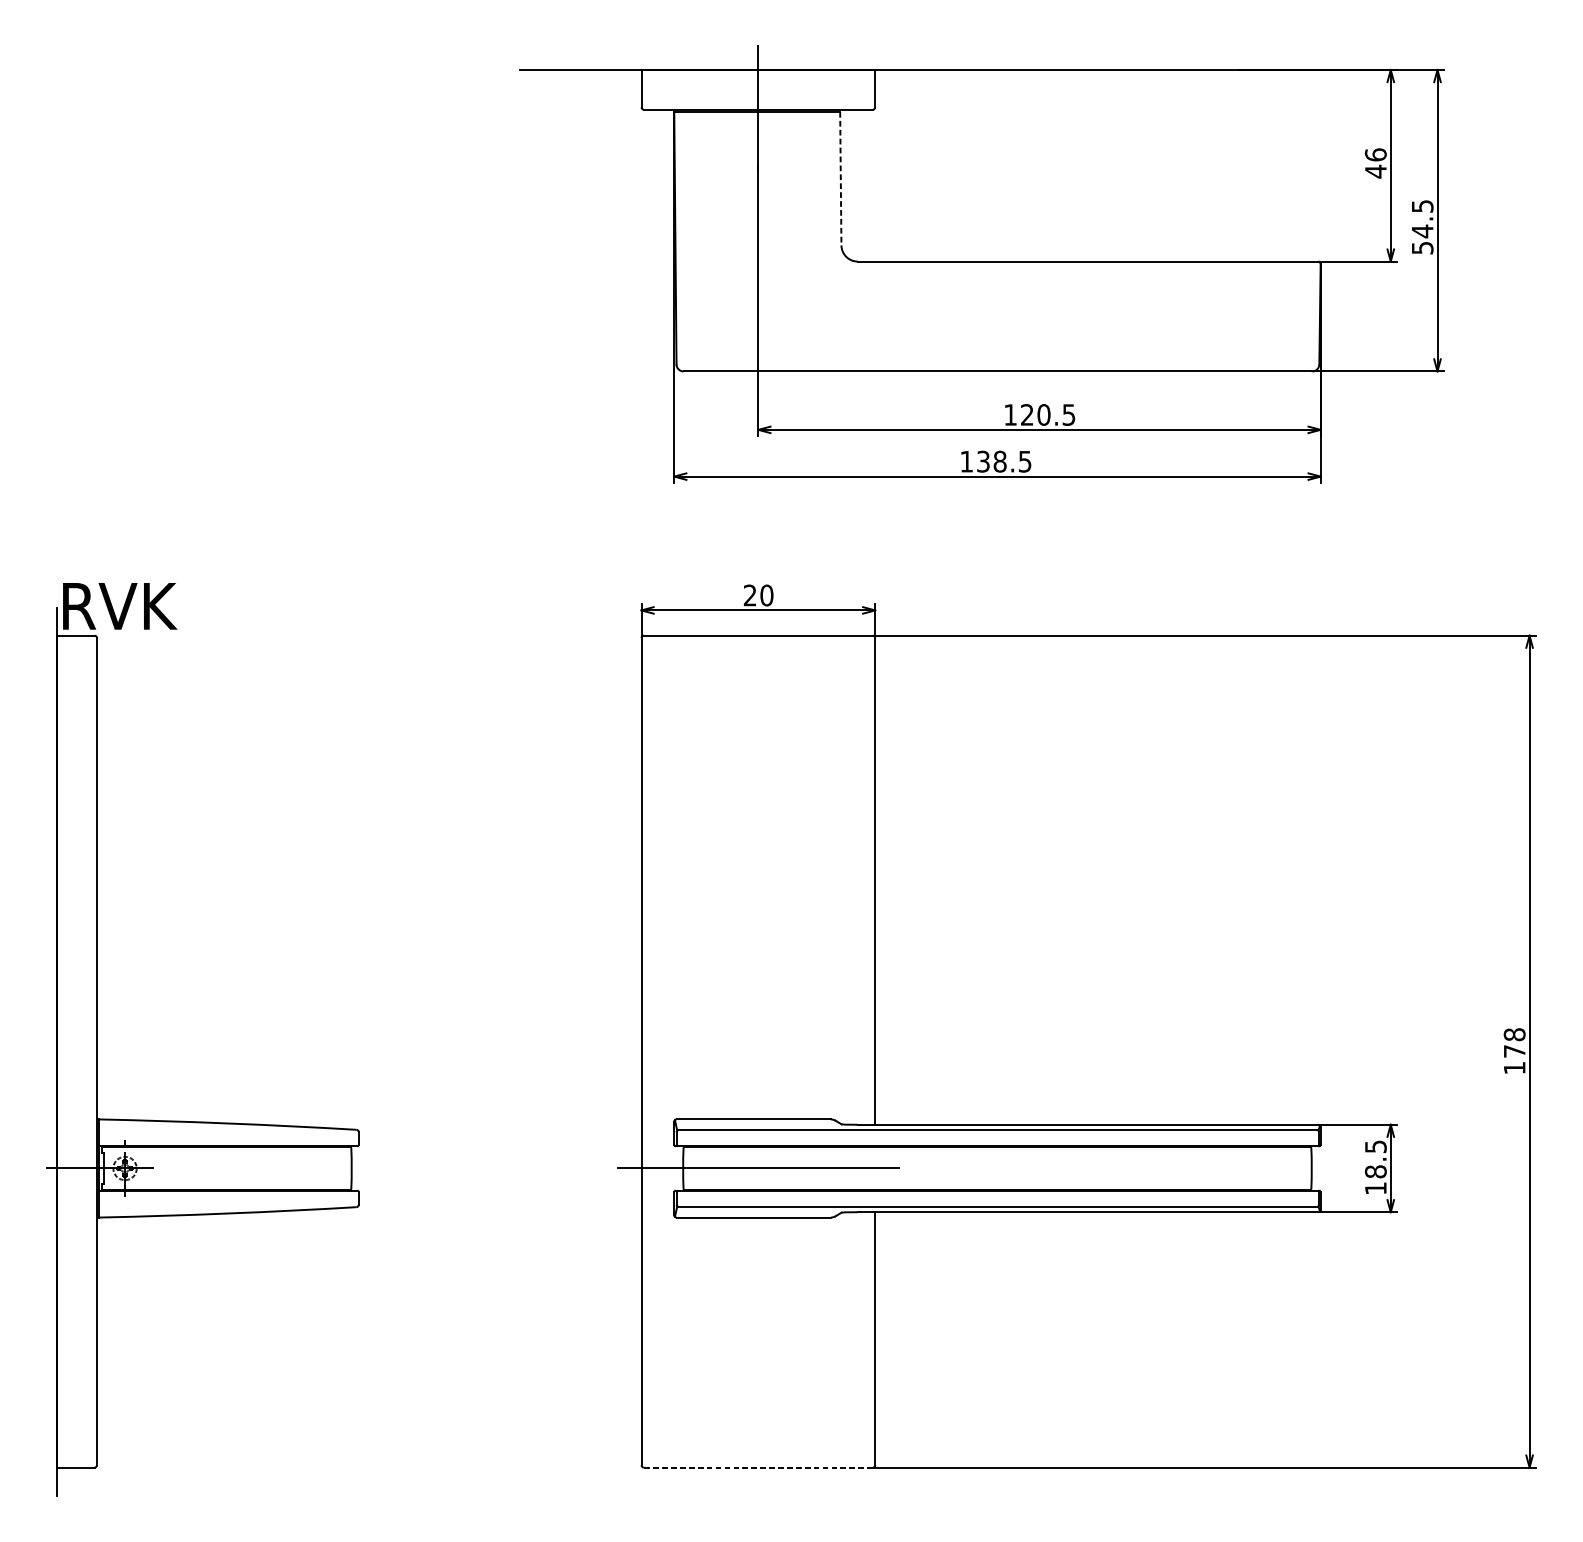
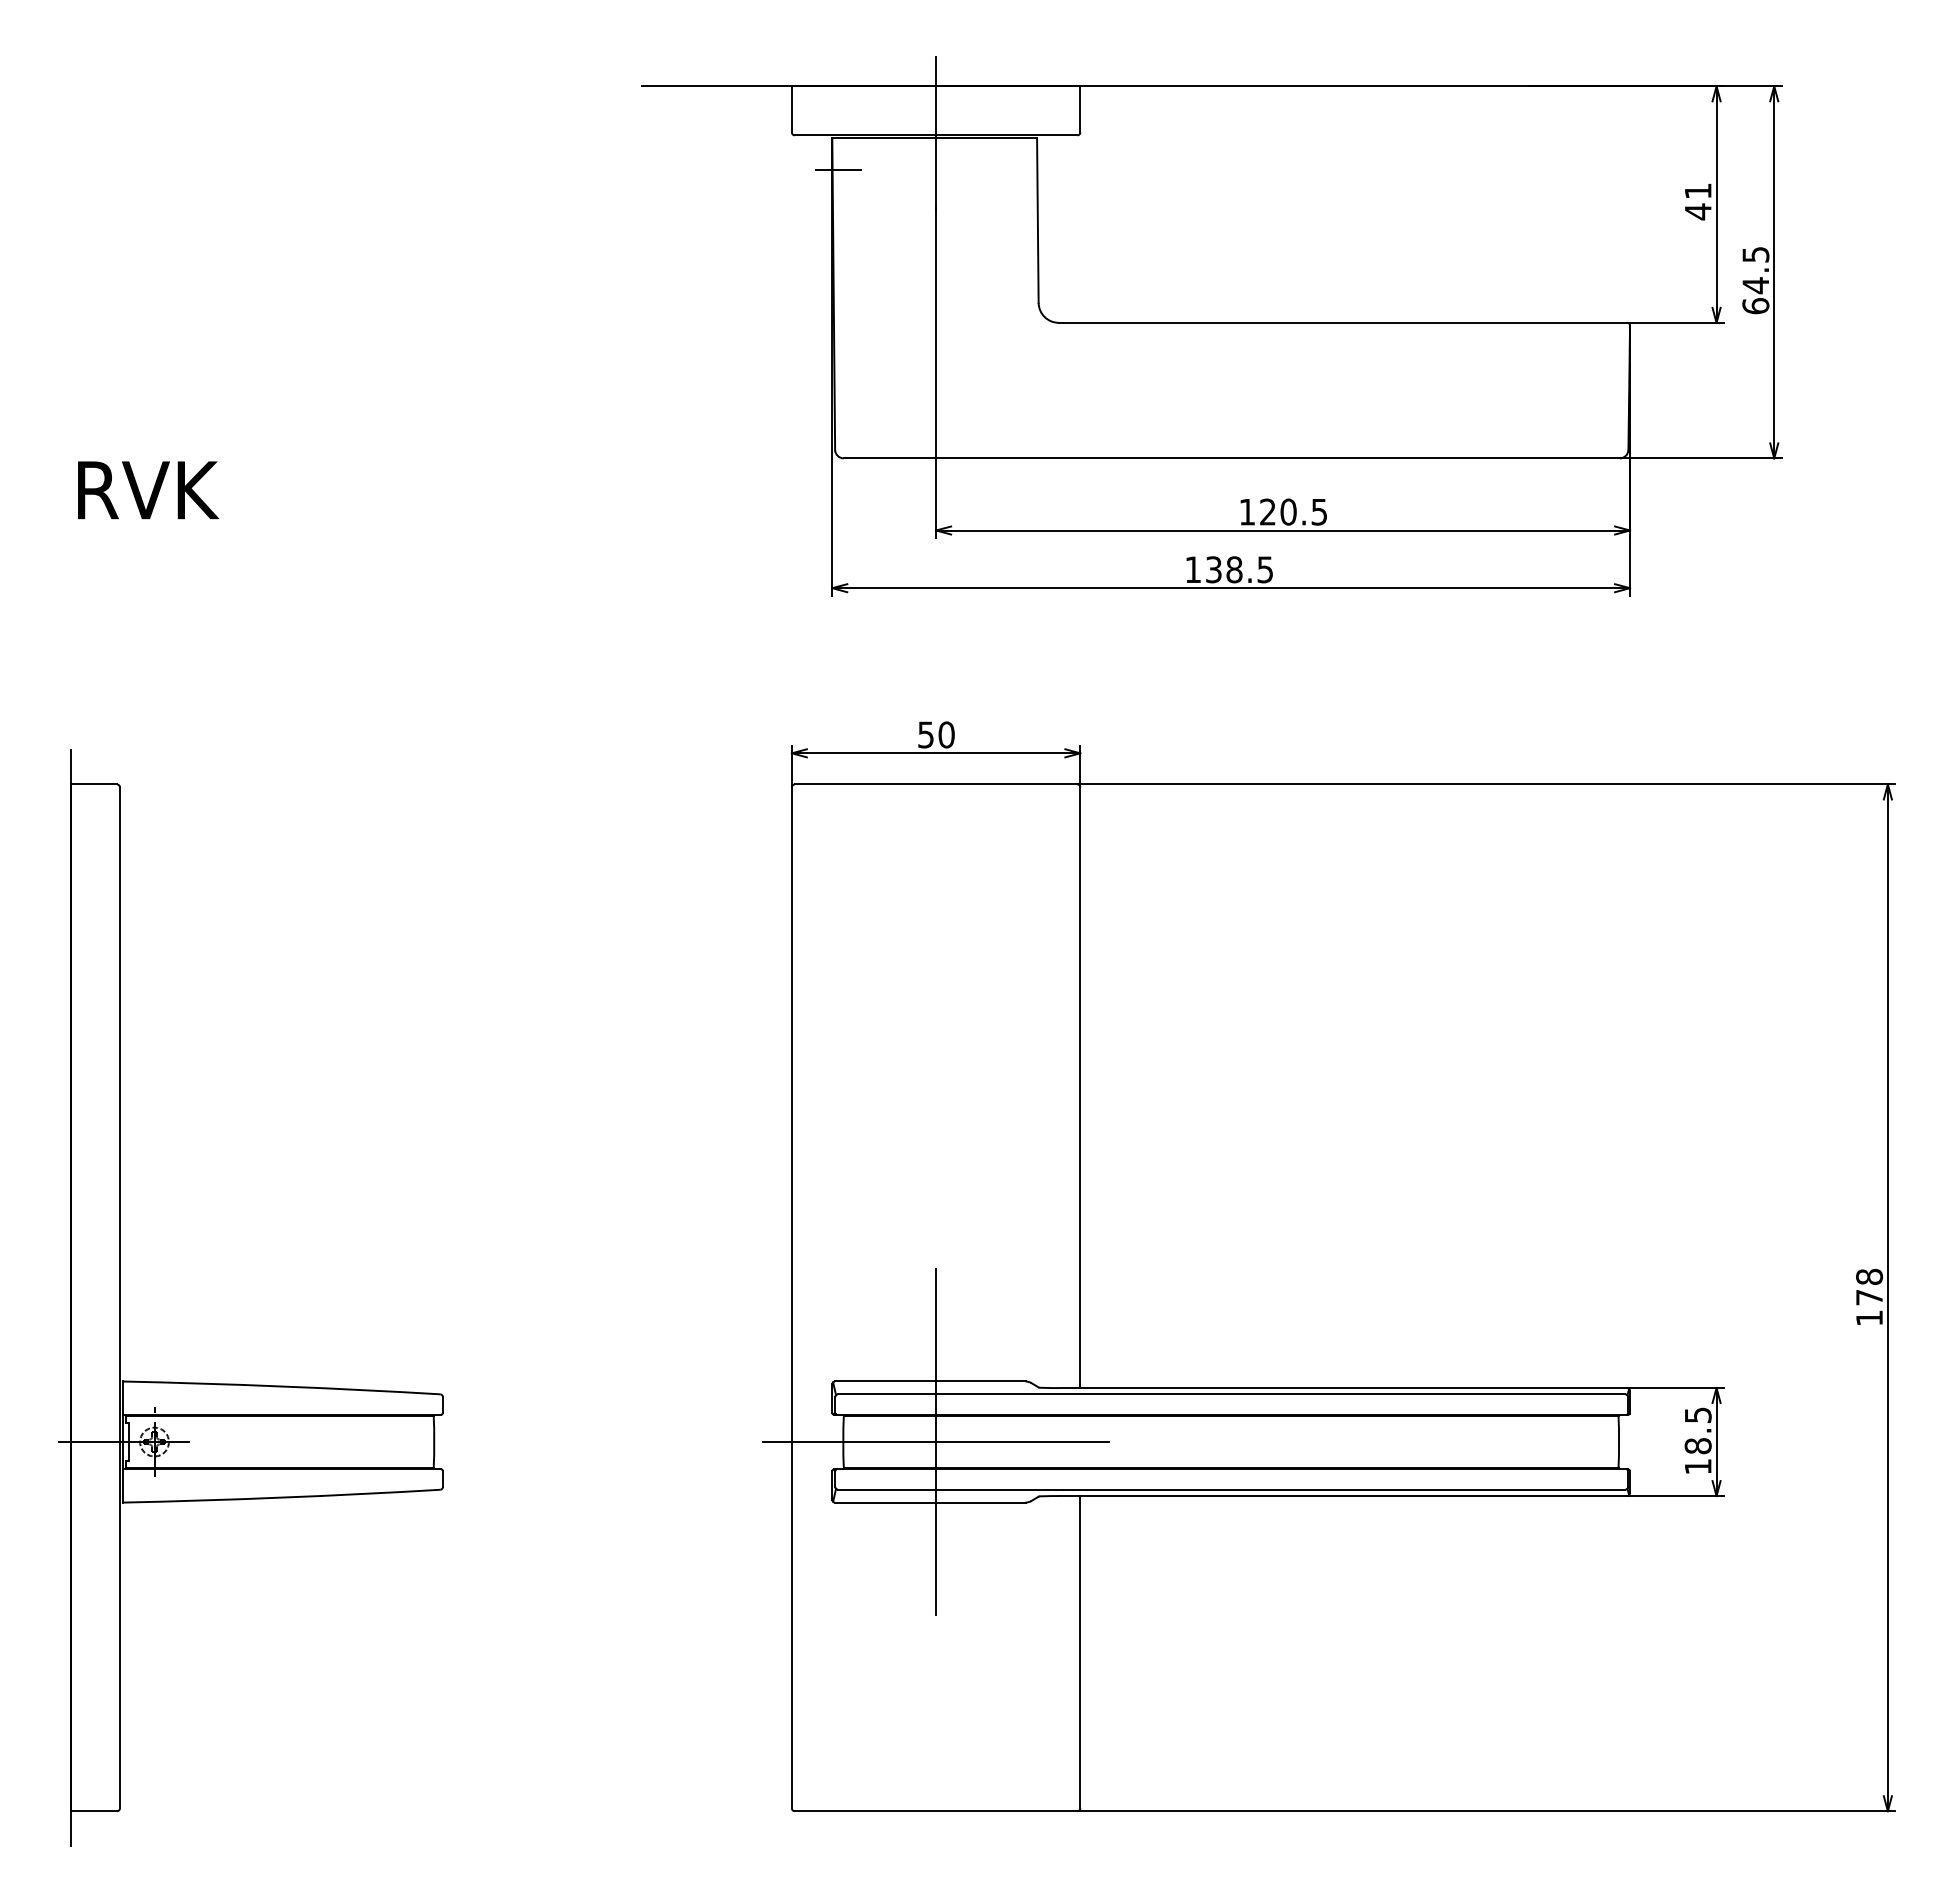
line: (678, 137) -> (837, 169), added
text: (1375, 155) -> (1697, 191), 46 -> 41
line: (840, 179) -> (1037, 221), dashed -> solid
text: (1422, 248) -> (1755, 306), 54.5 -> 64.5
text: (749, 595) -> (925, 734), 20 -> 50
text: (120, 606) -> (148, 490), moved
line: (758, 1168) -> (936, 1442), added
line: (757, 1467) -> (935, 1811), dashed -> solid

